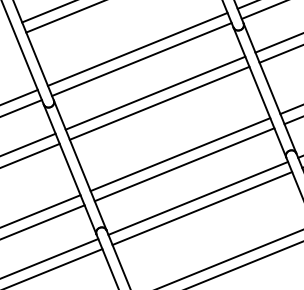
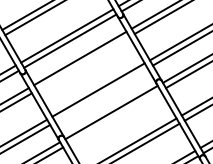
line: (160, 103) -> (83, 63), removed
line: (184, 163) -> (101, 94), removed
line: (202, 207) -> (114, 117), removed

